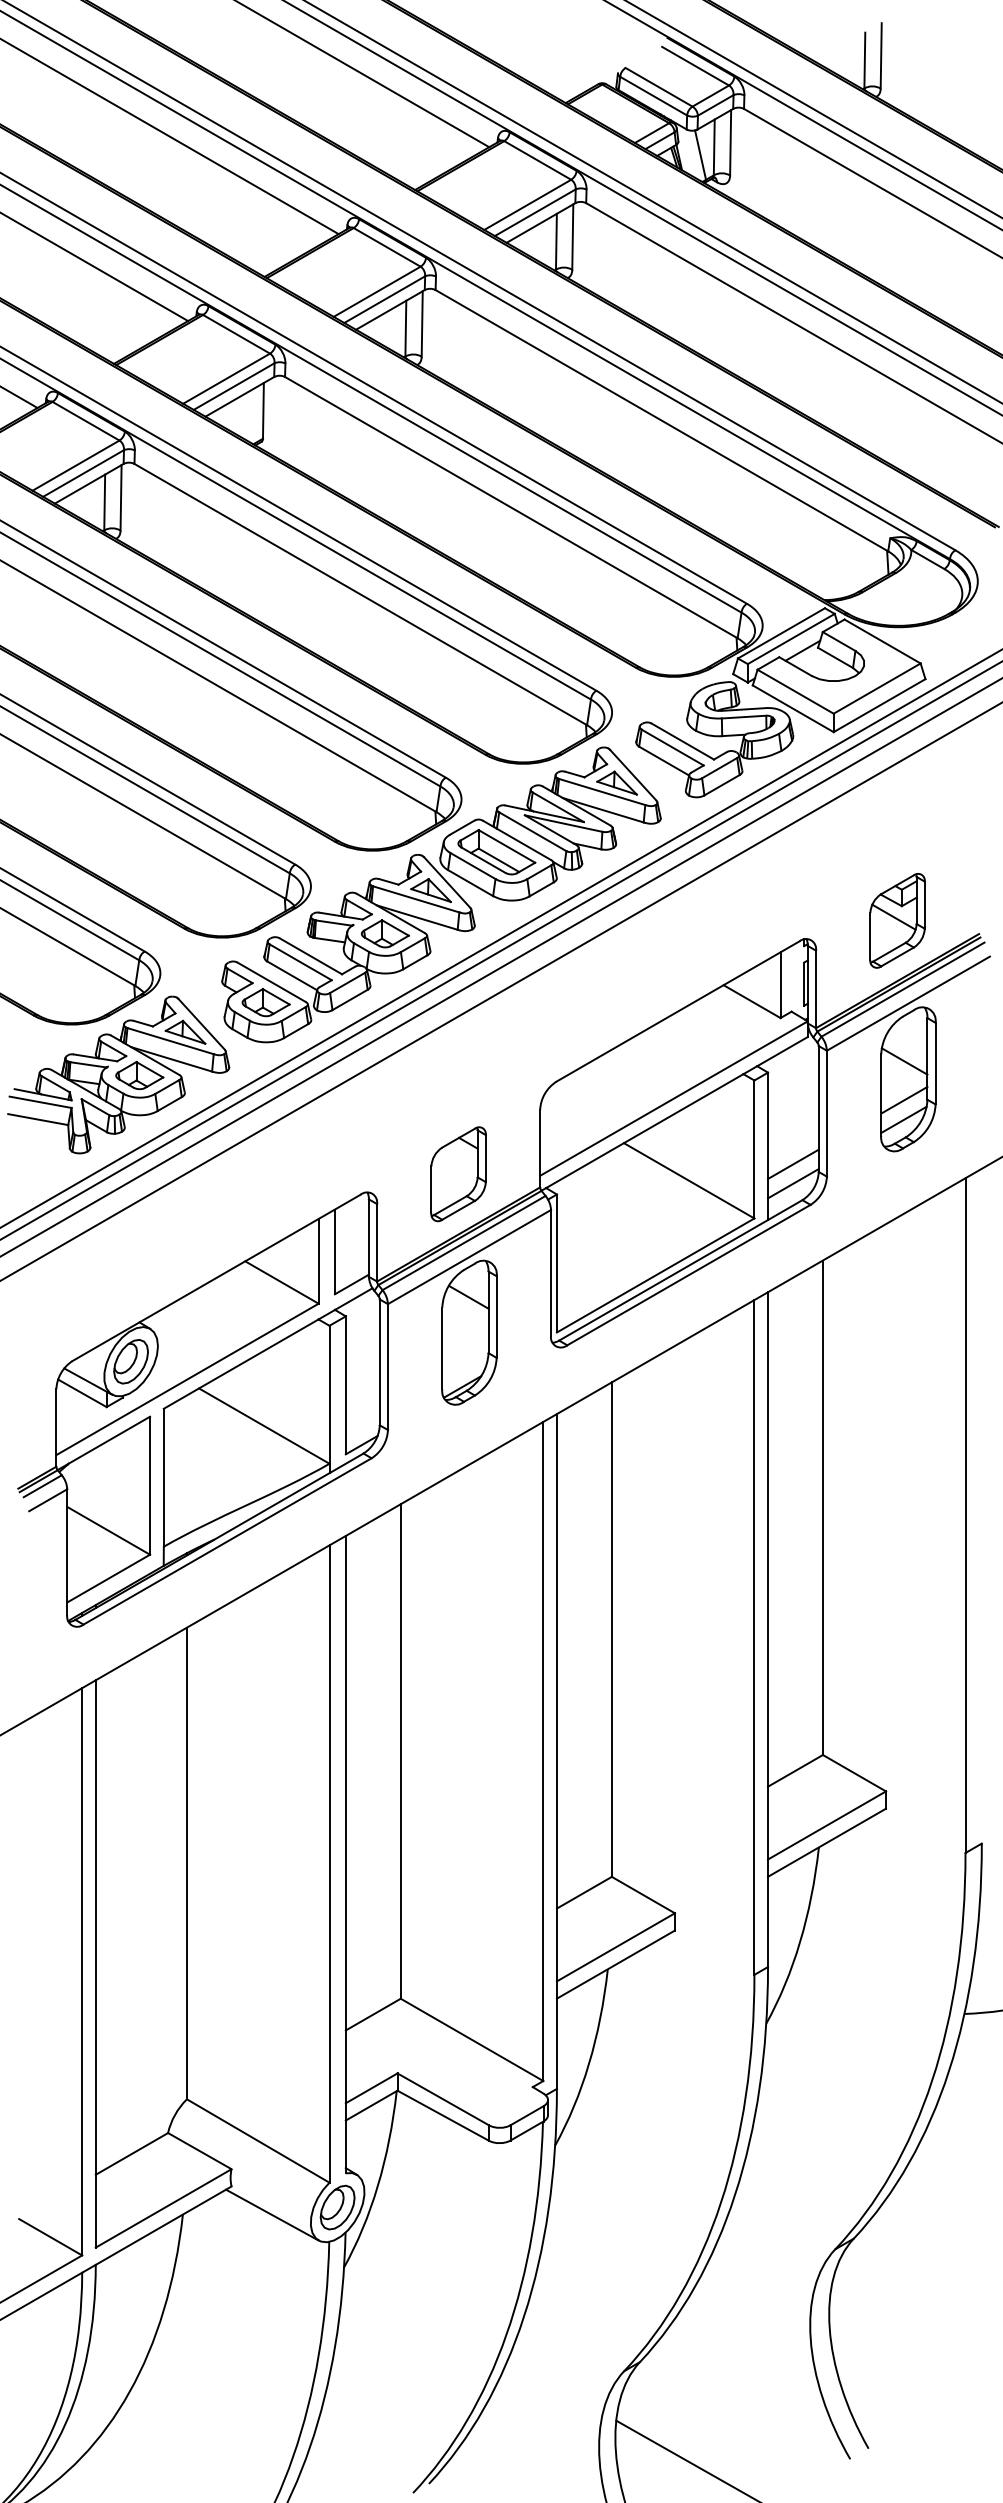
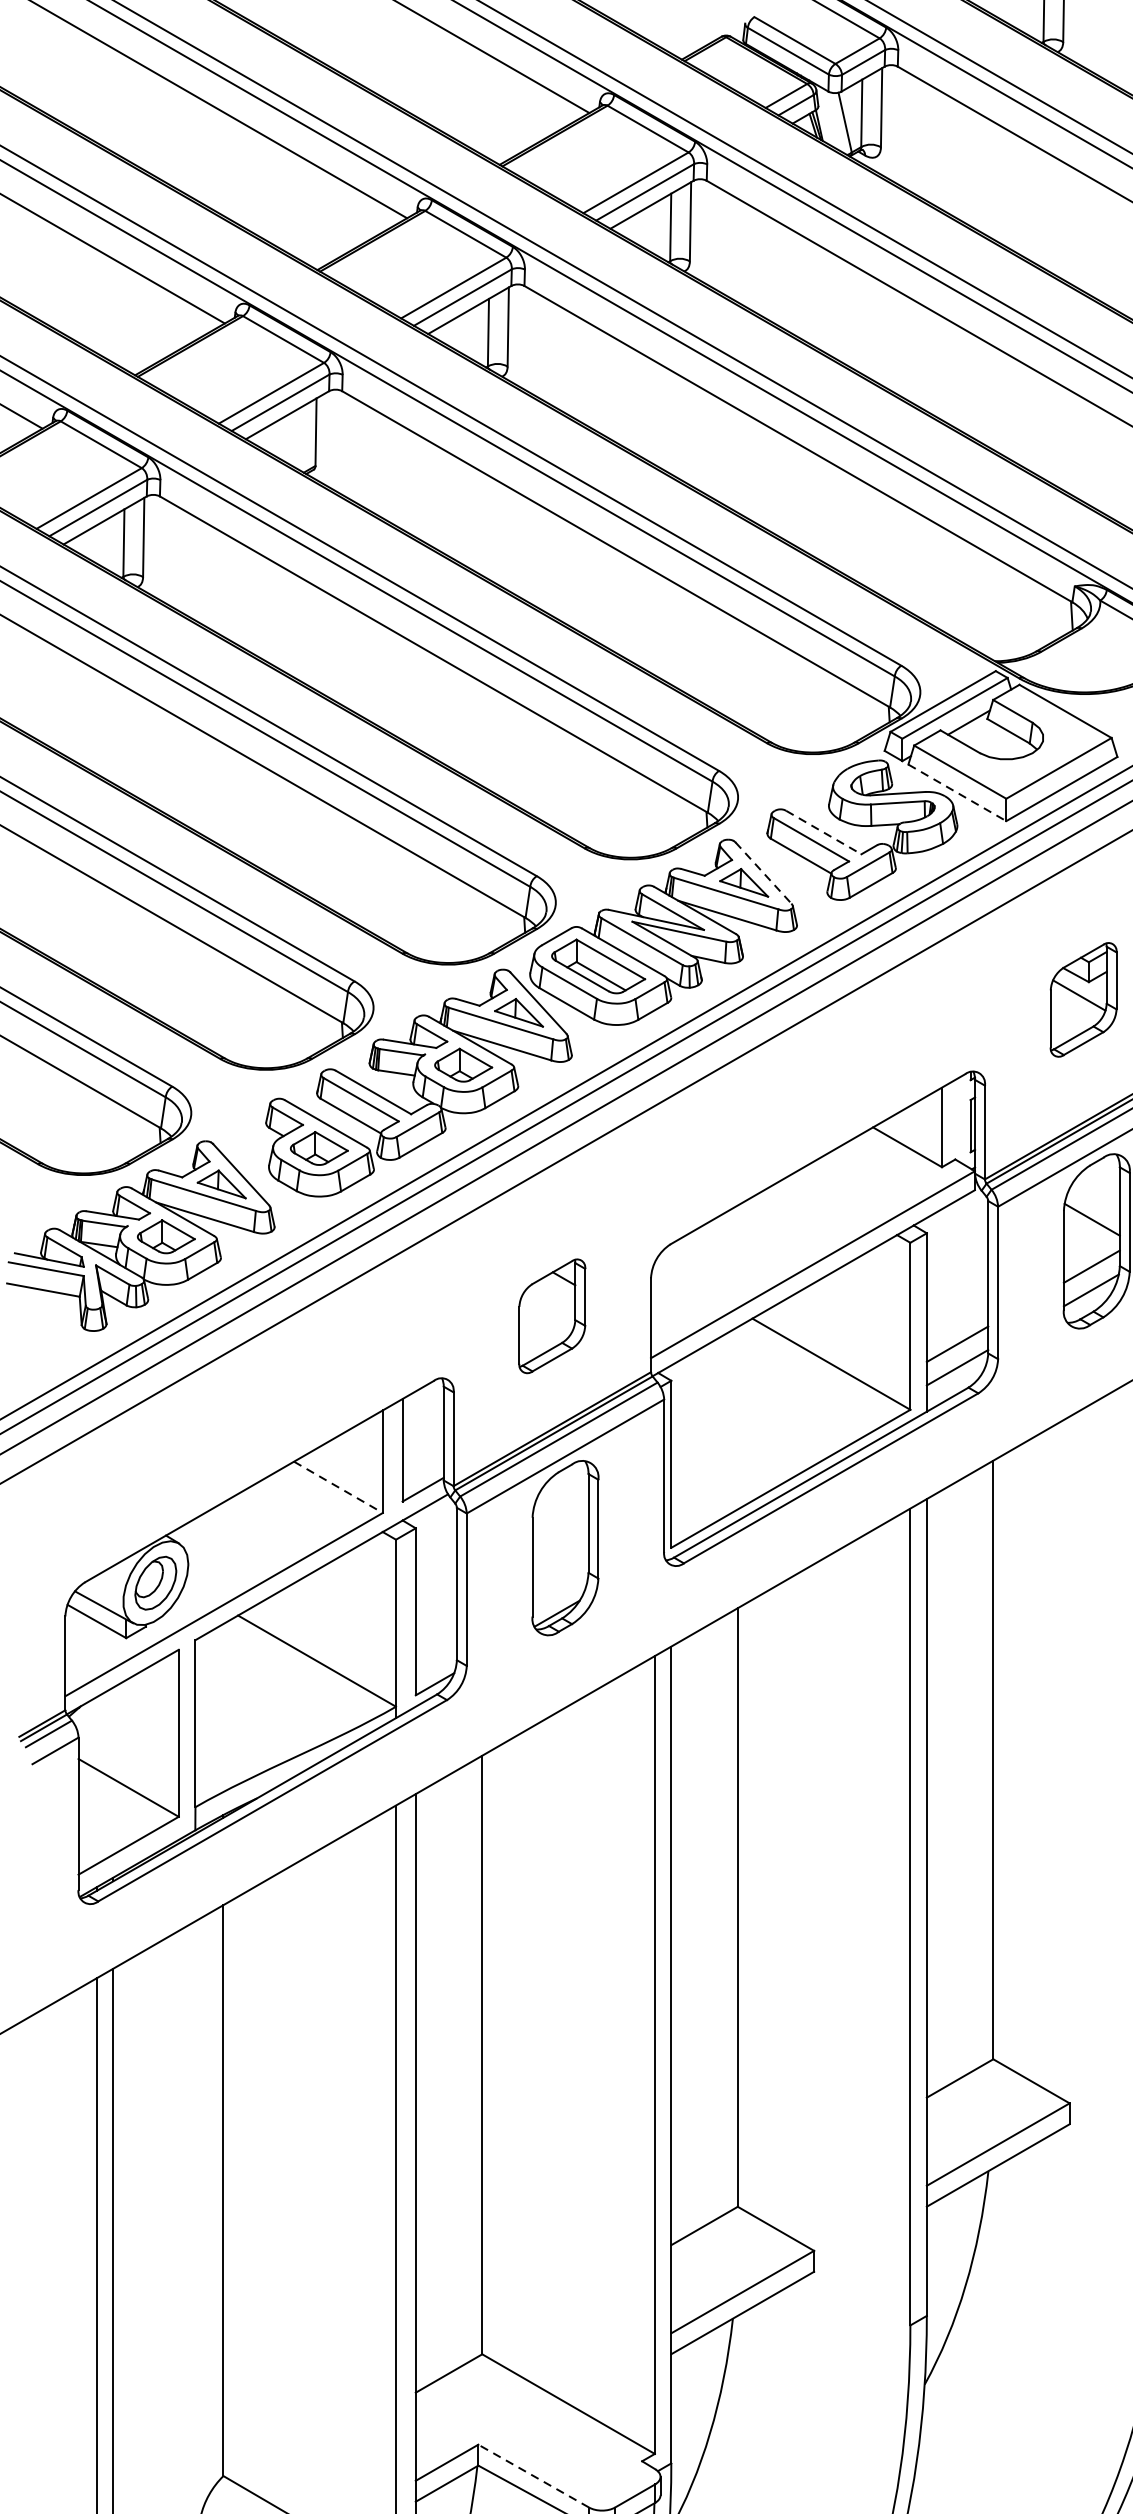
line: (793, 708) -> (957, 792), solid -> dashed
line: (682, 741) -> (823, 832), solid -> dashed
line: (633, 775) -> (764, 873), solid -> dashed
part: (897, 920) -> (1083, 999), moved
part: (458, 1174) -> (552, 1316), moved
line: (282, 1282) -> (339, 1487), solid -> dashed
line: (468, 1296) -> (564, 1504), removed
line: (443, 2099) -> (534, 2476), solid -> dashed

